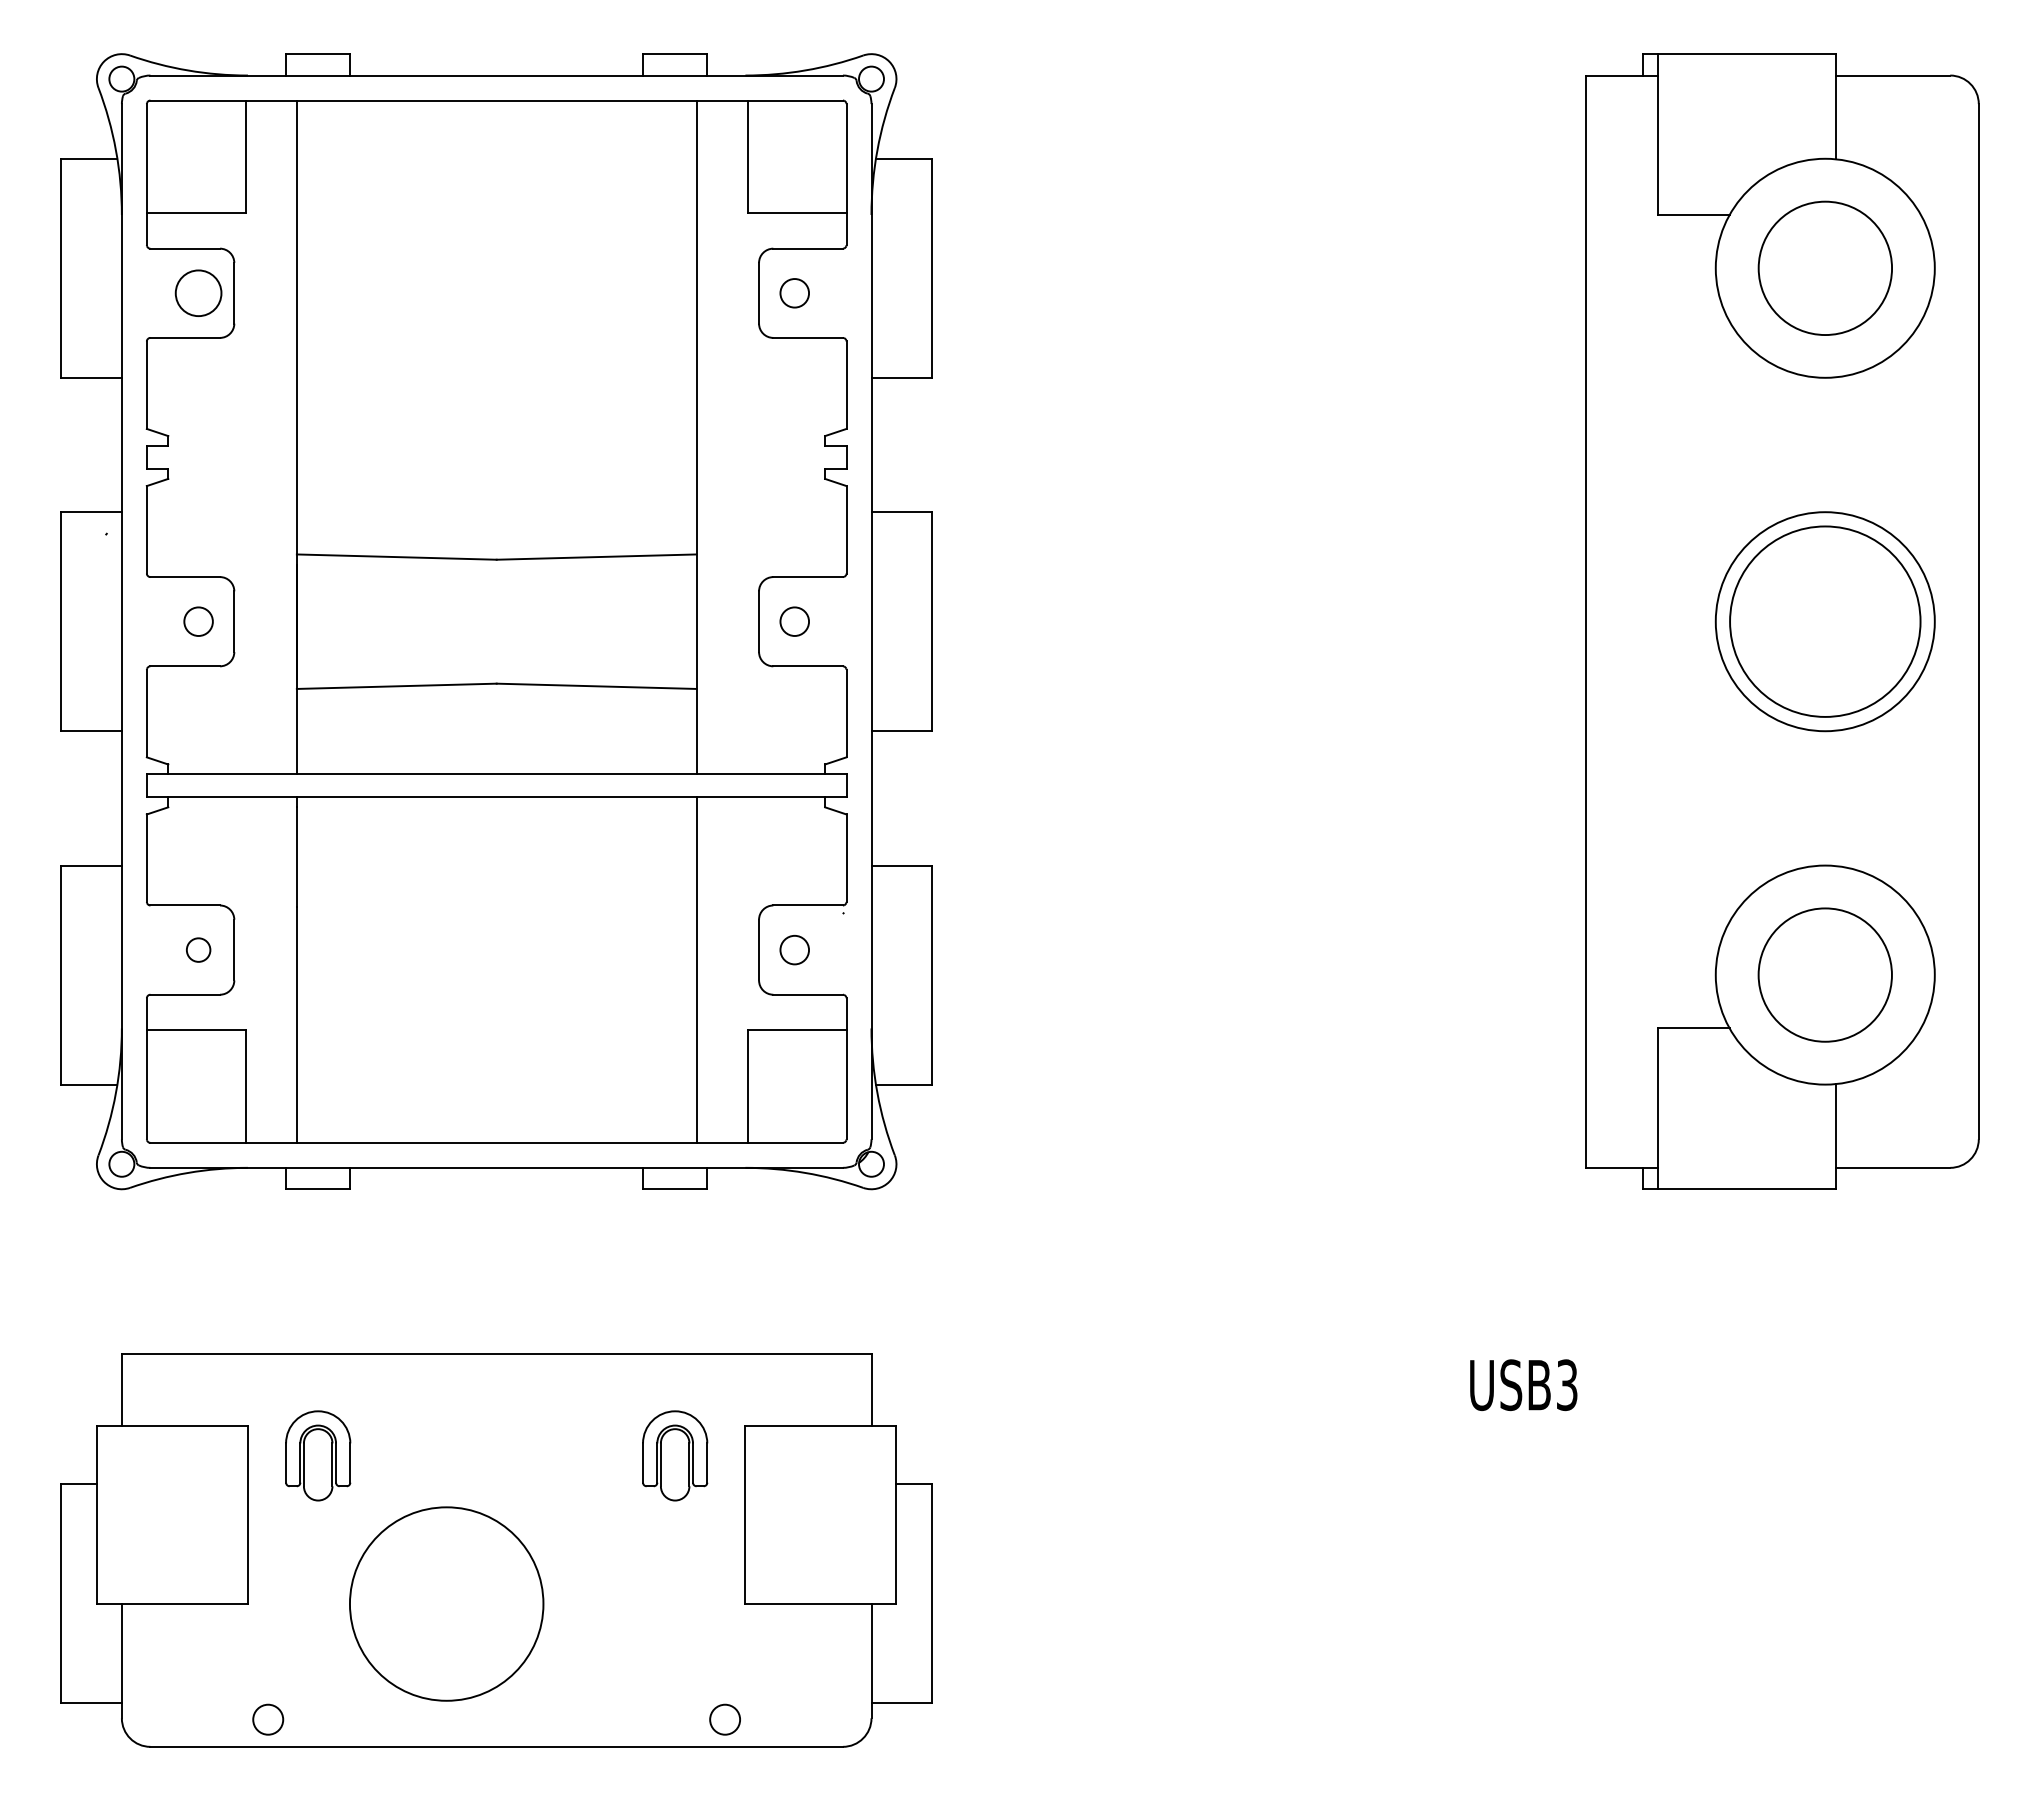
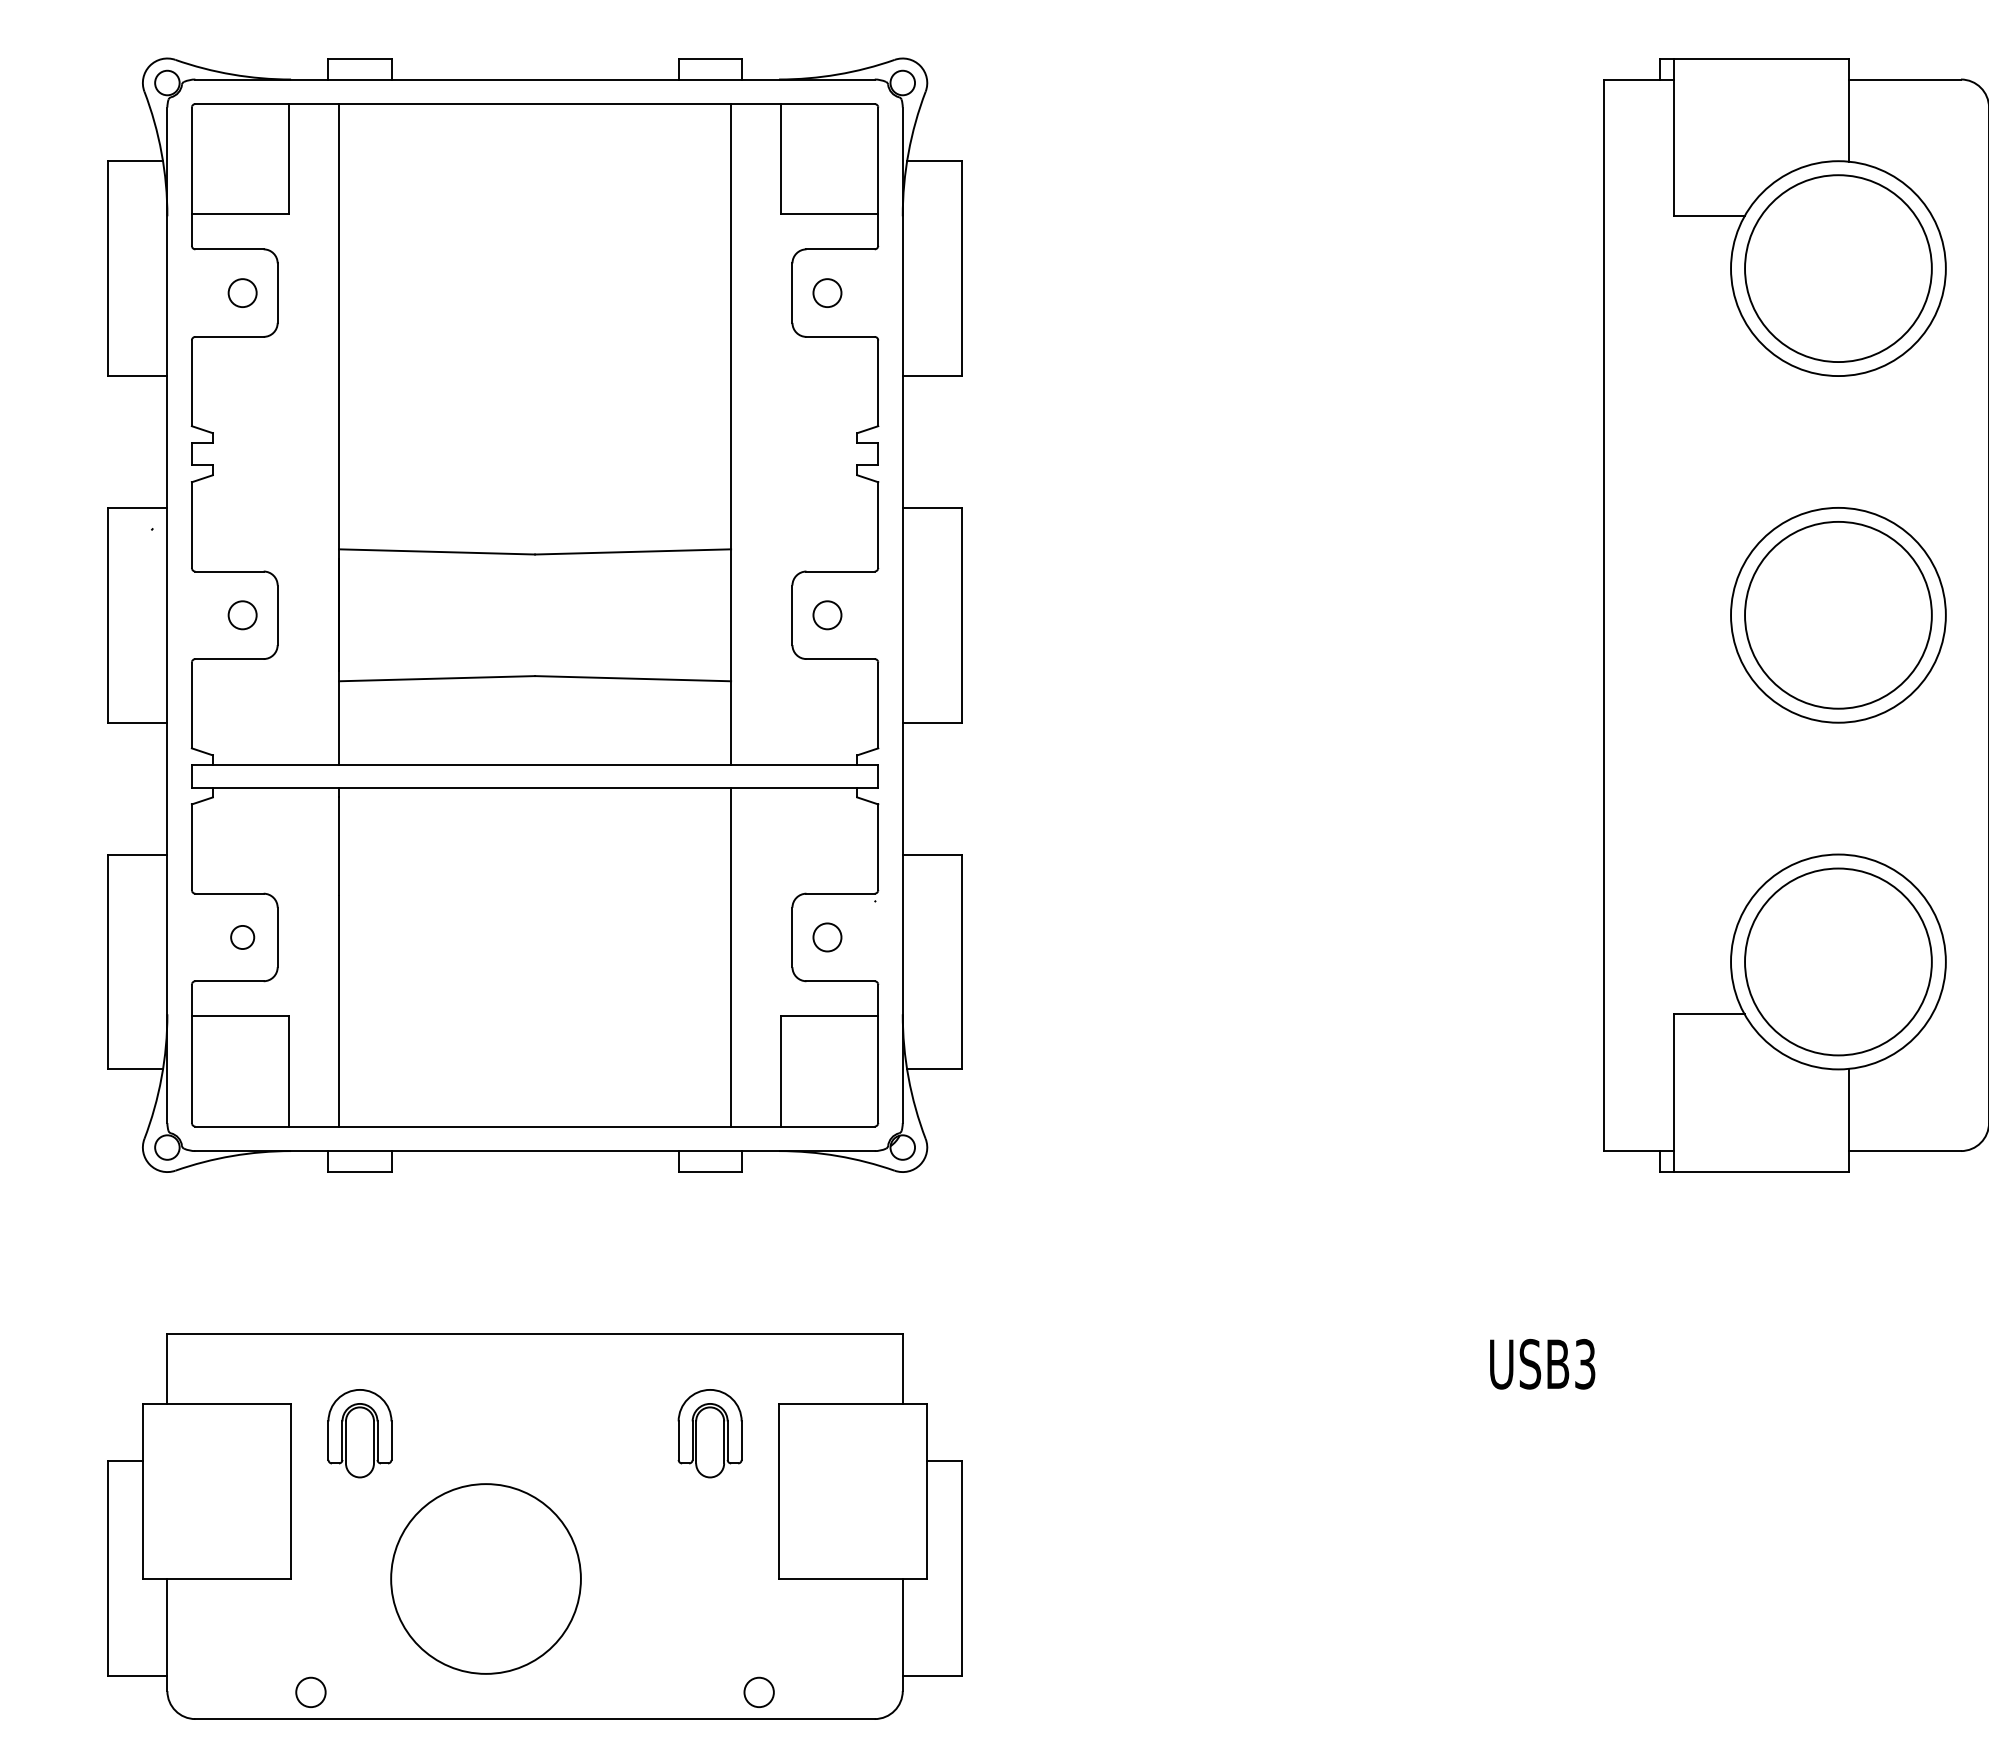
circle: (1825, 268) -> (1838, 268), size x1.43
circle: (198, 293) -> (242, 293), size x0.62
circle: (1825, 974) -> (1838, 961), size x1.43

